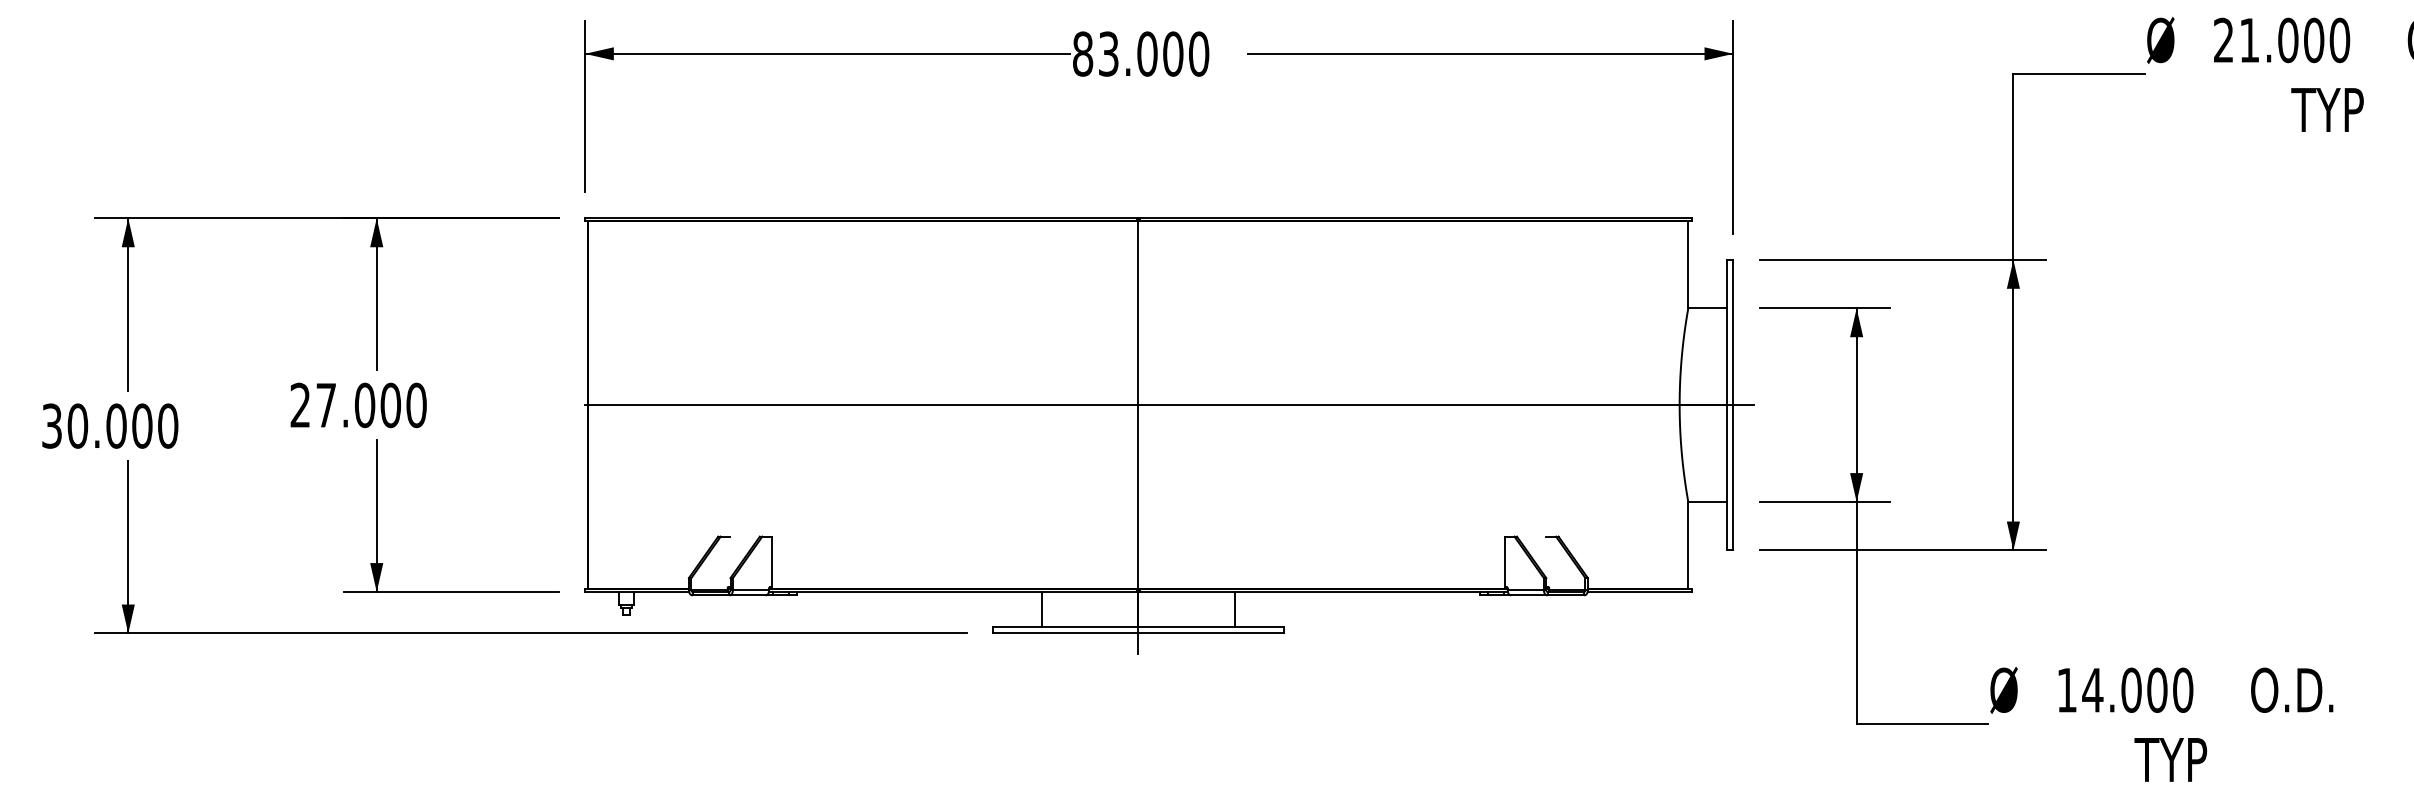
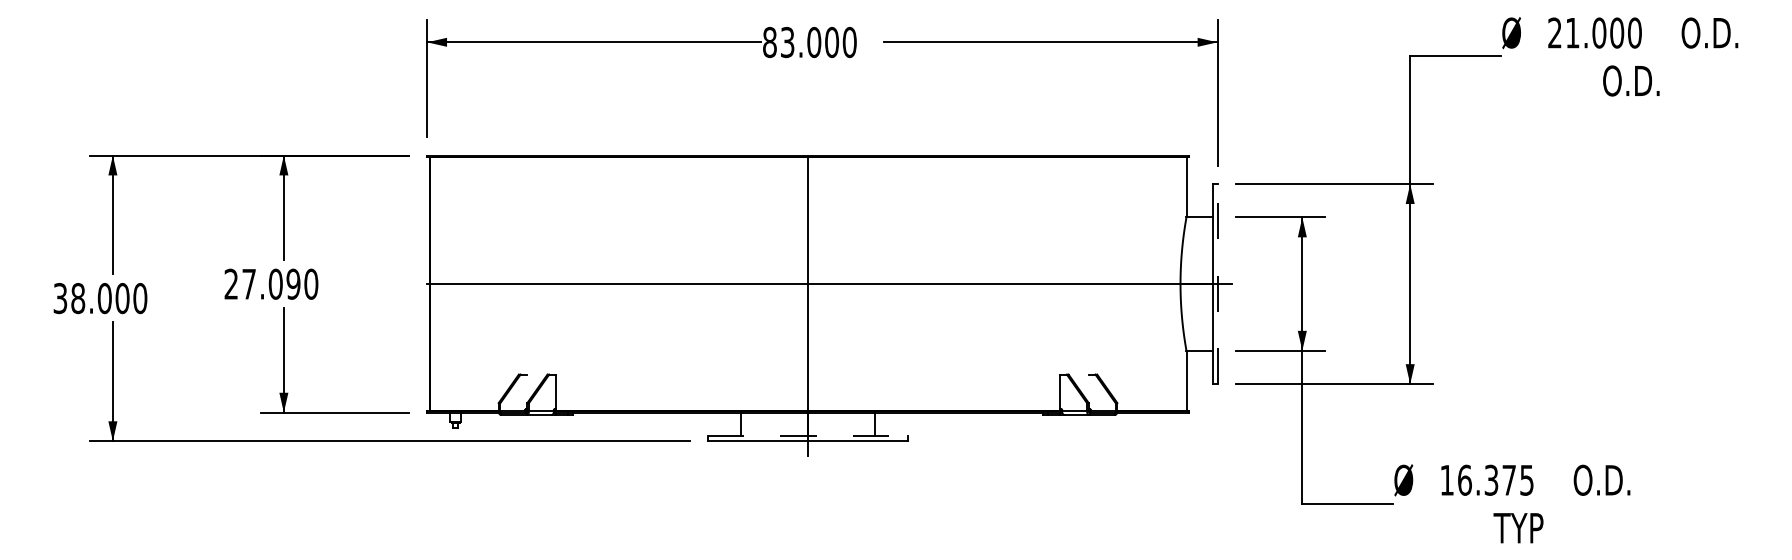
text: (2333, 109) -> (1630, 80), TYP -> O.D.
text: (390, 405) -> (293, 284), 27.000 -> 27.090
line: (1733, 405) -> (1217, 284), solid -> dashed
text: (78, 426) -> (78, 298), 30.000 -> 38.000
line: (1139, 626) -> (808, 436), solid -> dashed
text: (2137, 689) -> (1495, 479), 14.000 -> 16.375

